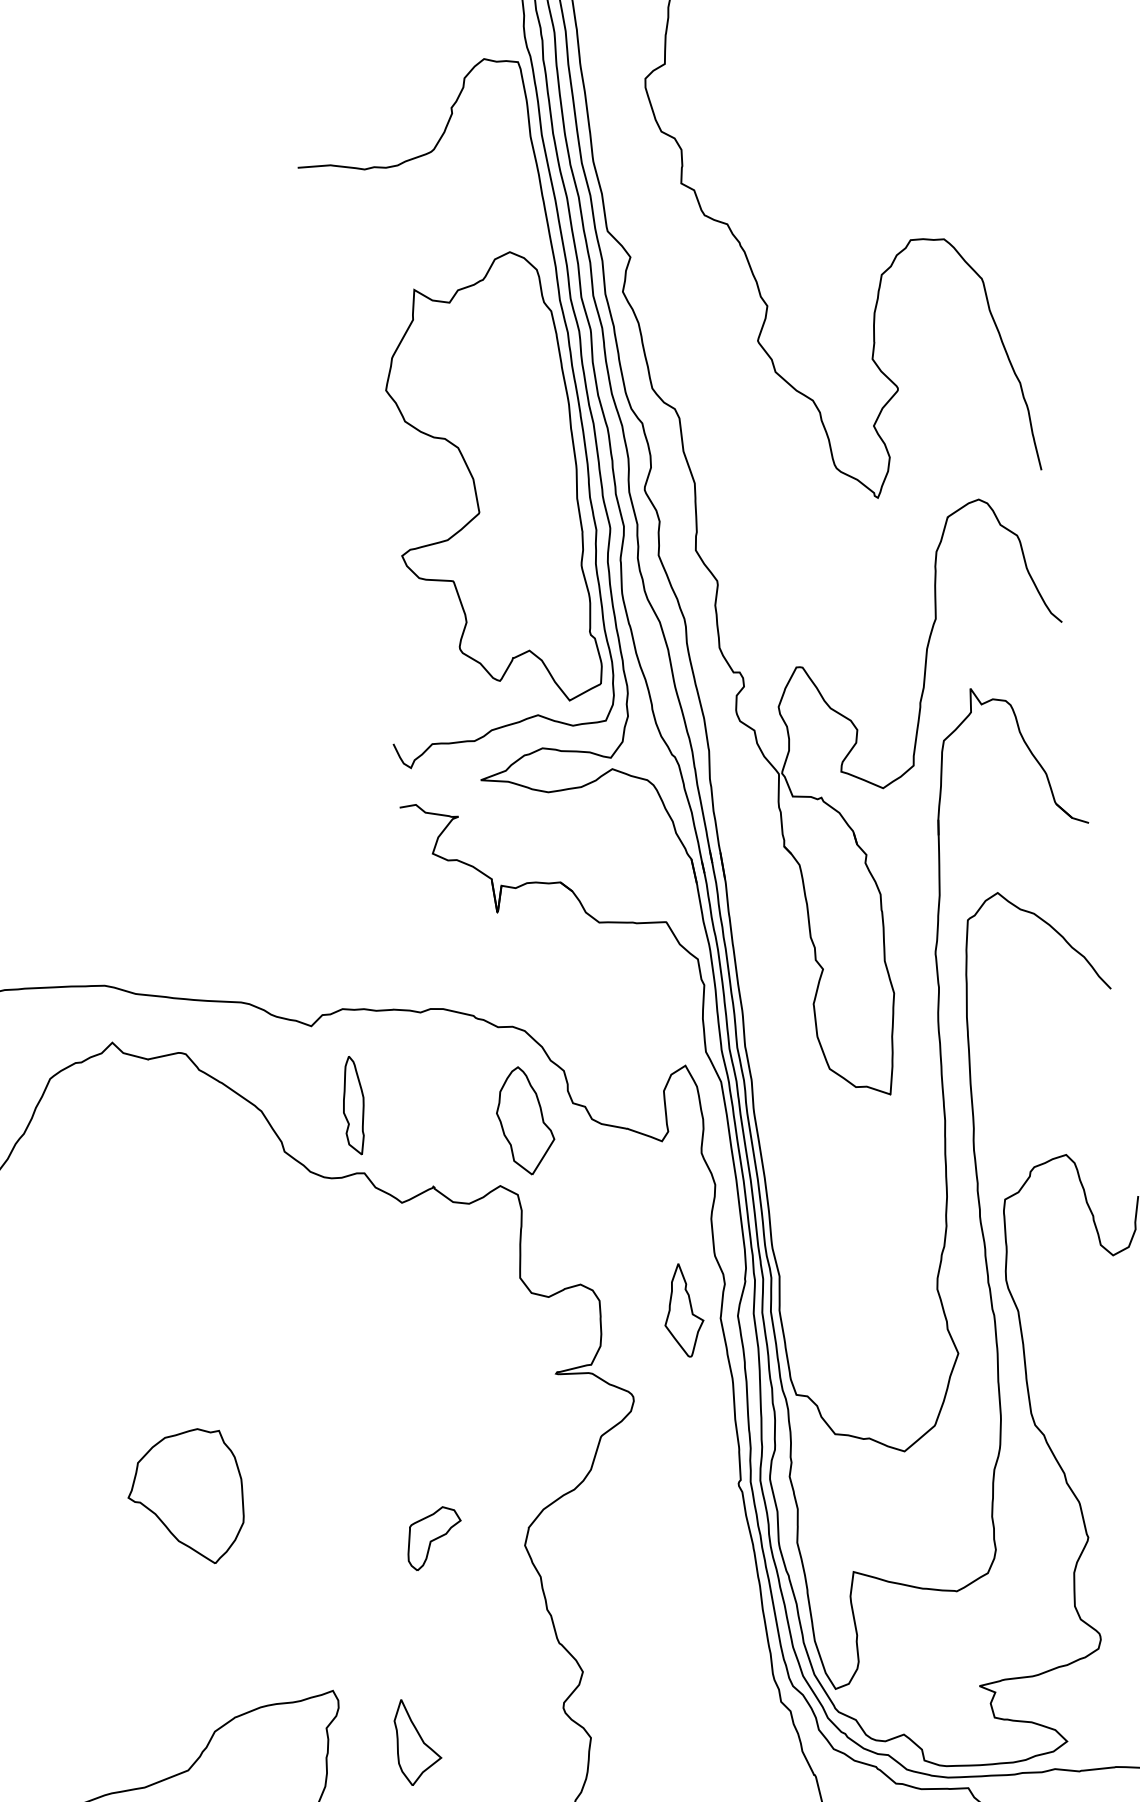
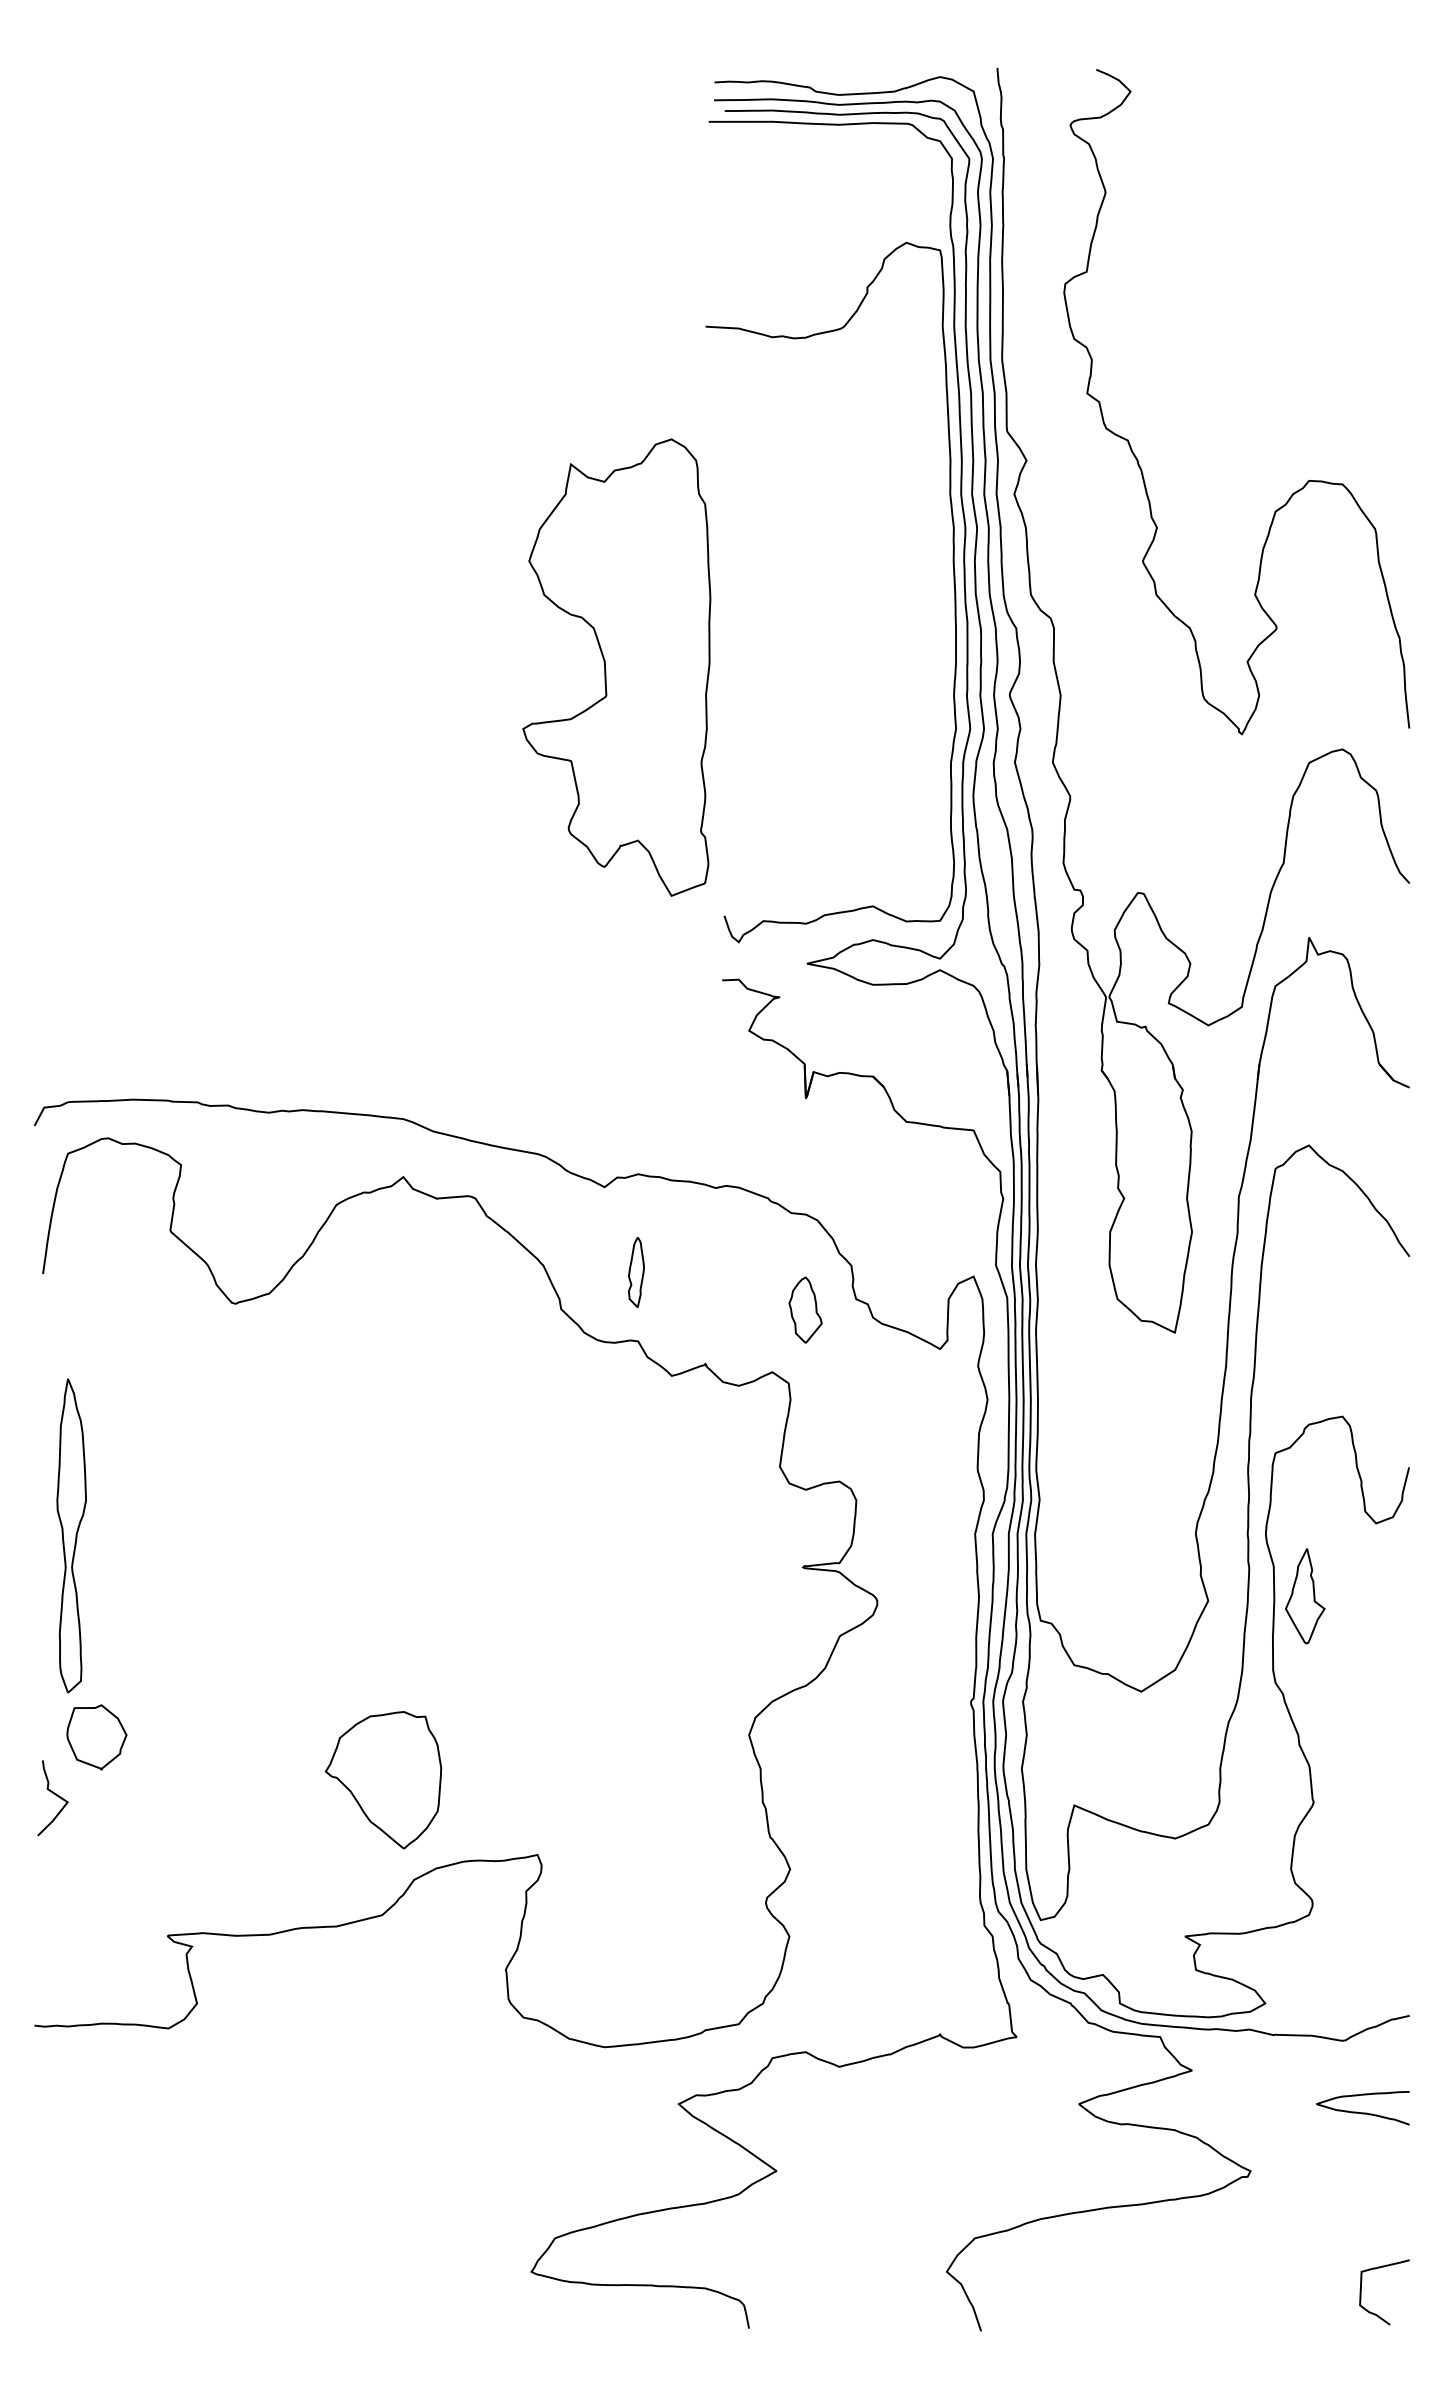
part: (485, 483) -> (616, 667), moved
part: (353, 1105) -> (636, 1272), size x0.7
part: (524, 1120) -> (805, 1309), size x0.6
part: (683, 1310) -> (1305, 1596), moved
part: (186, 1499) -> (383, 1780), moved
part: (433, 1538) -> (658, 1715), removed
part: (417, 1741) -> (615, 1916), removed

